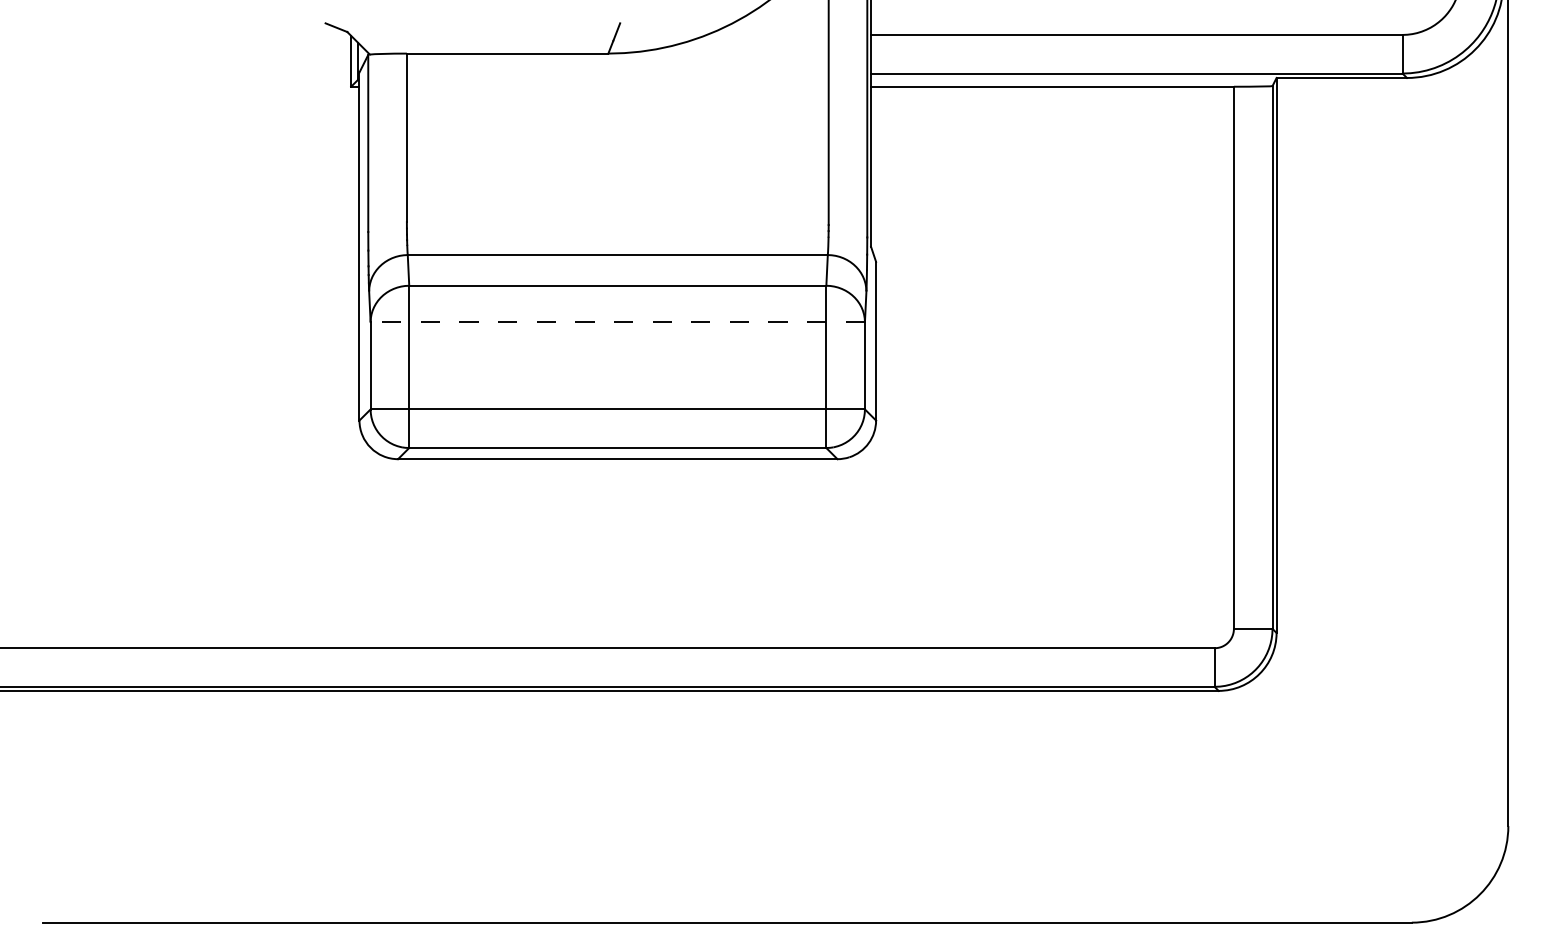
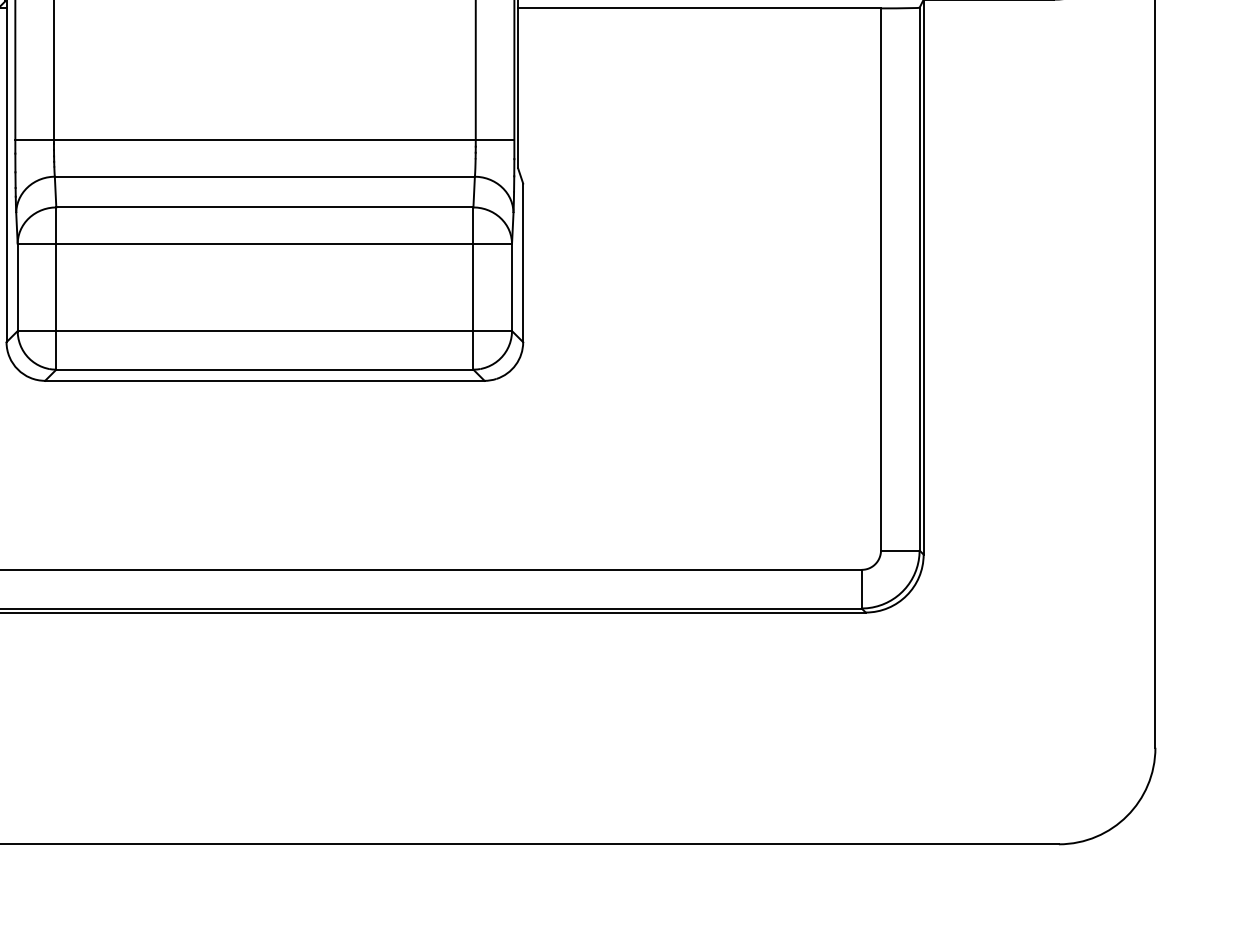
line: (617, 218) -> (264, 140), added
line: (617, 322) -> (264, 244), dashed -> solid

